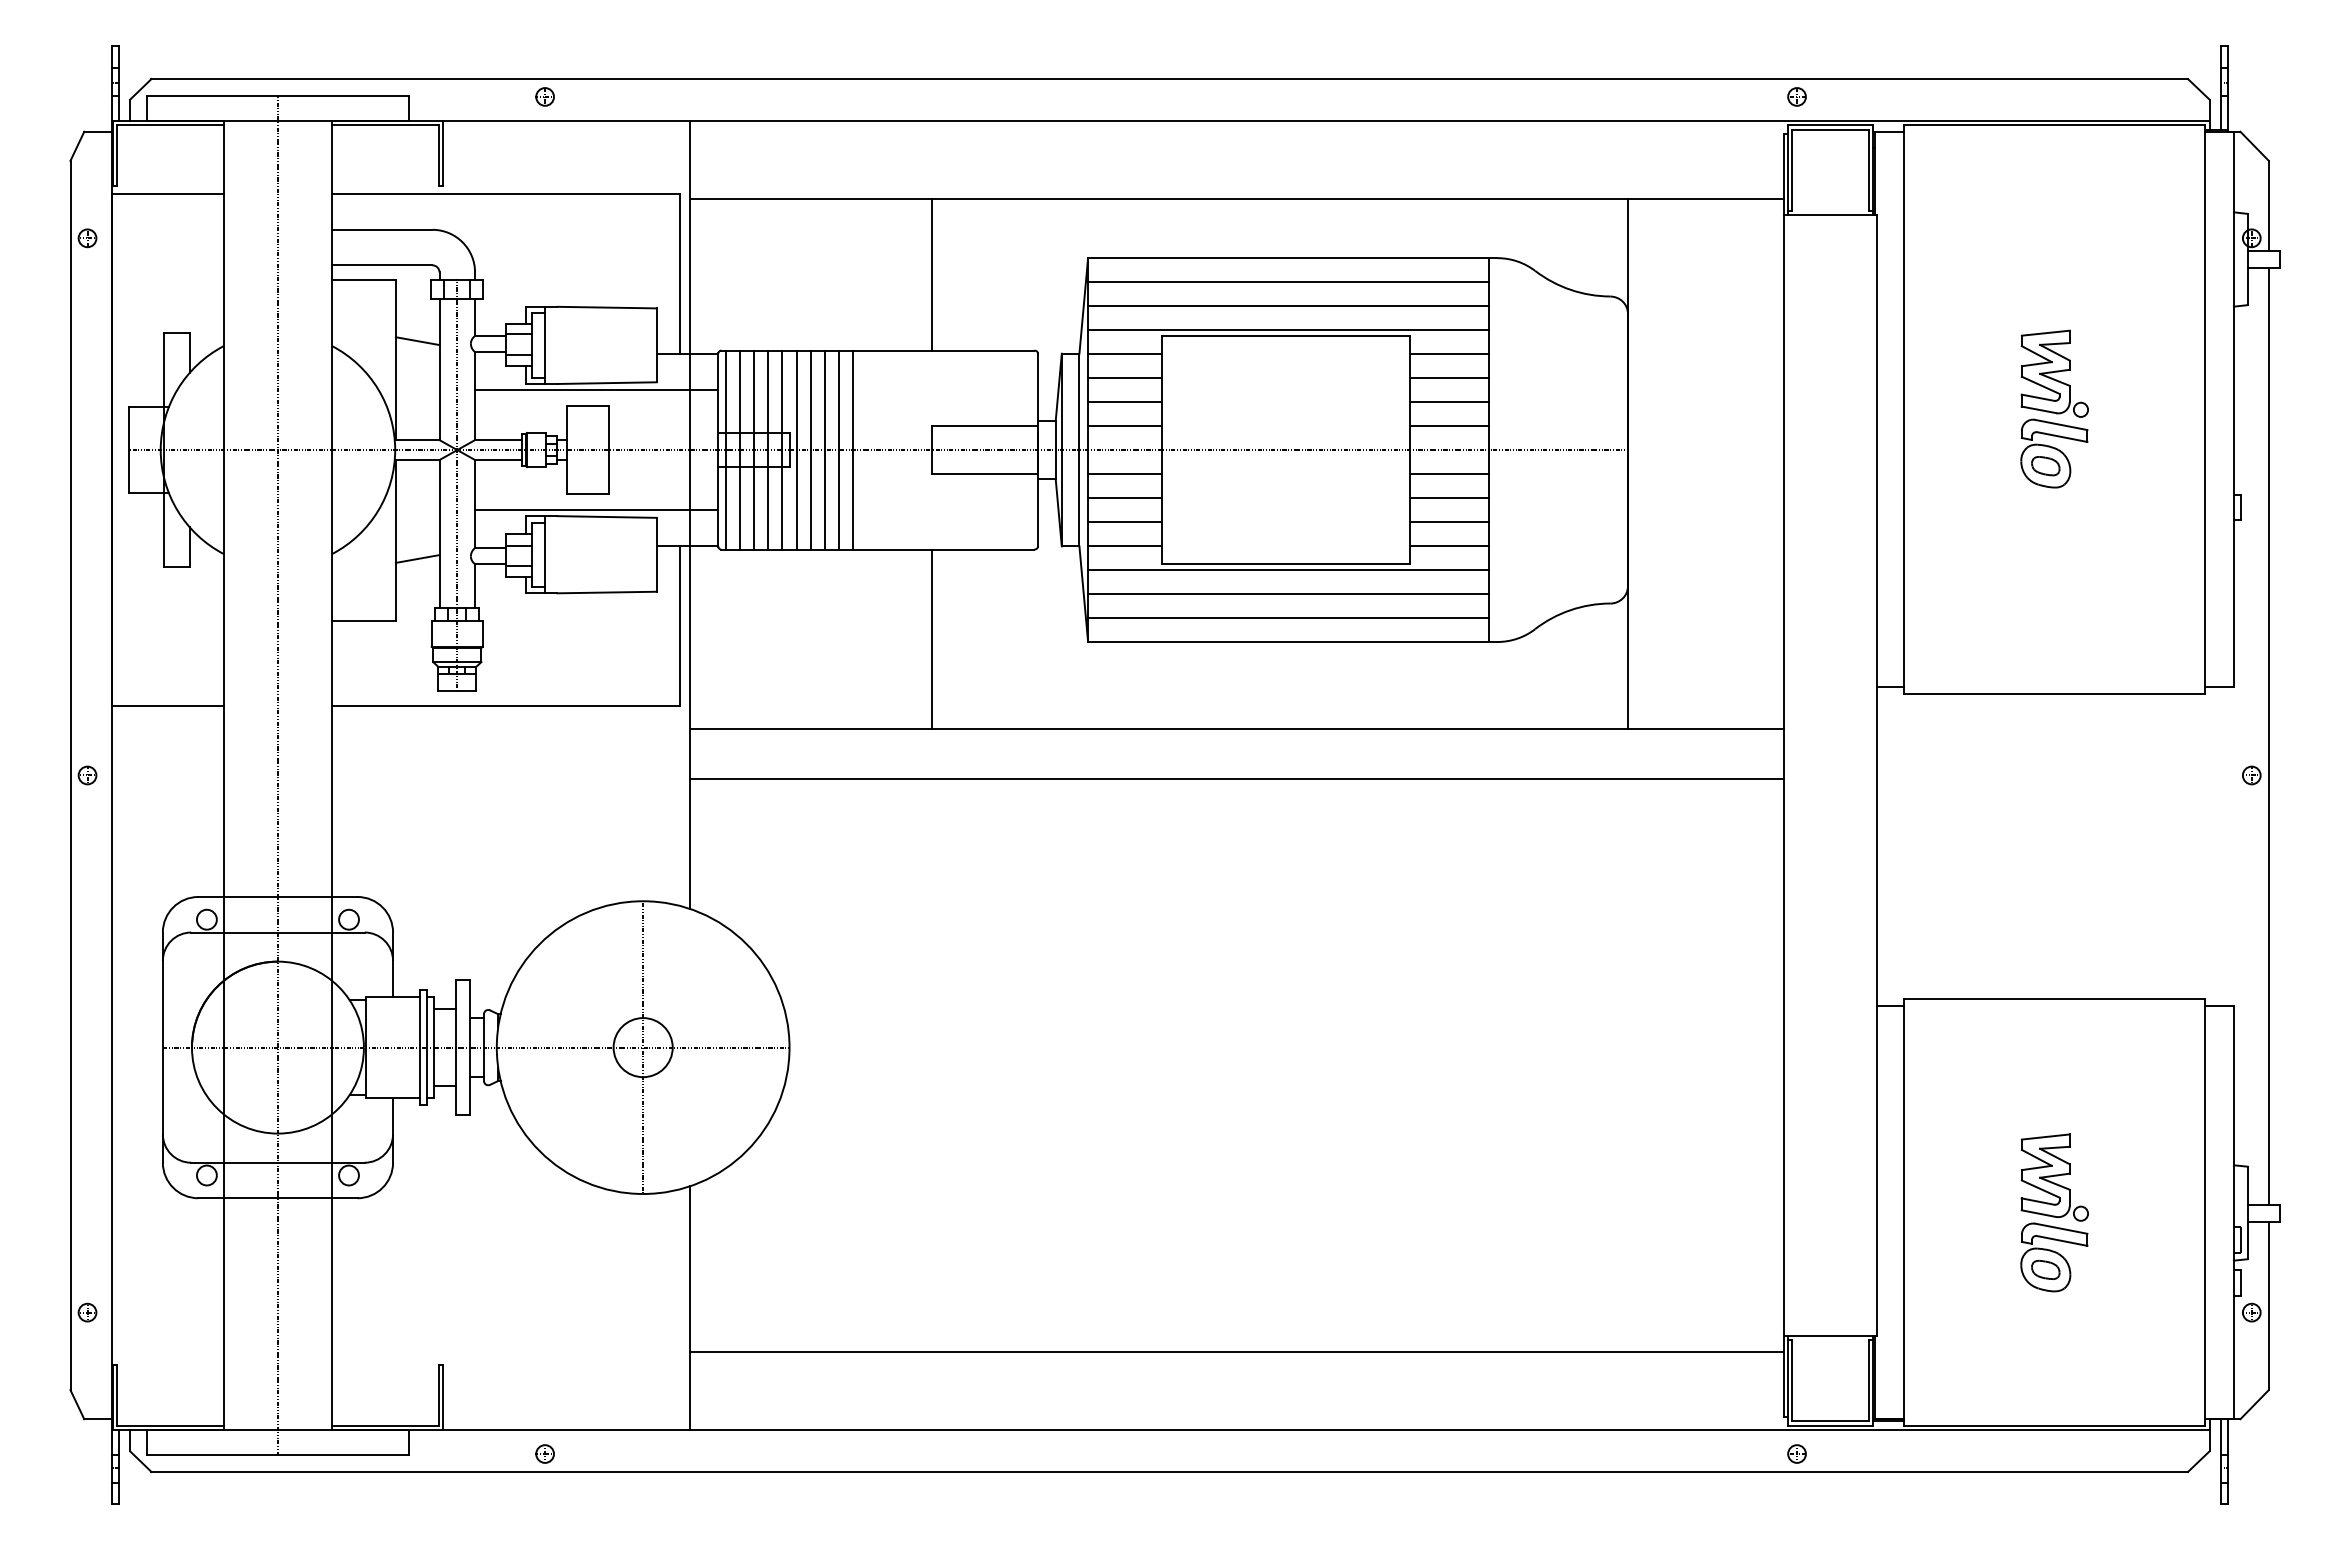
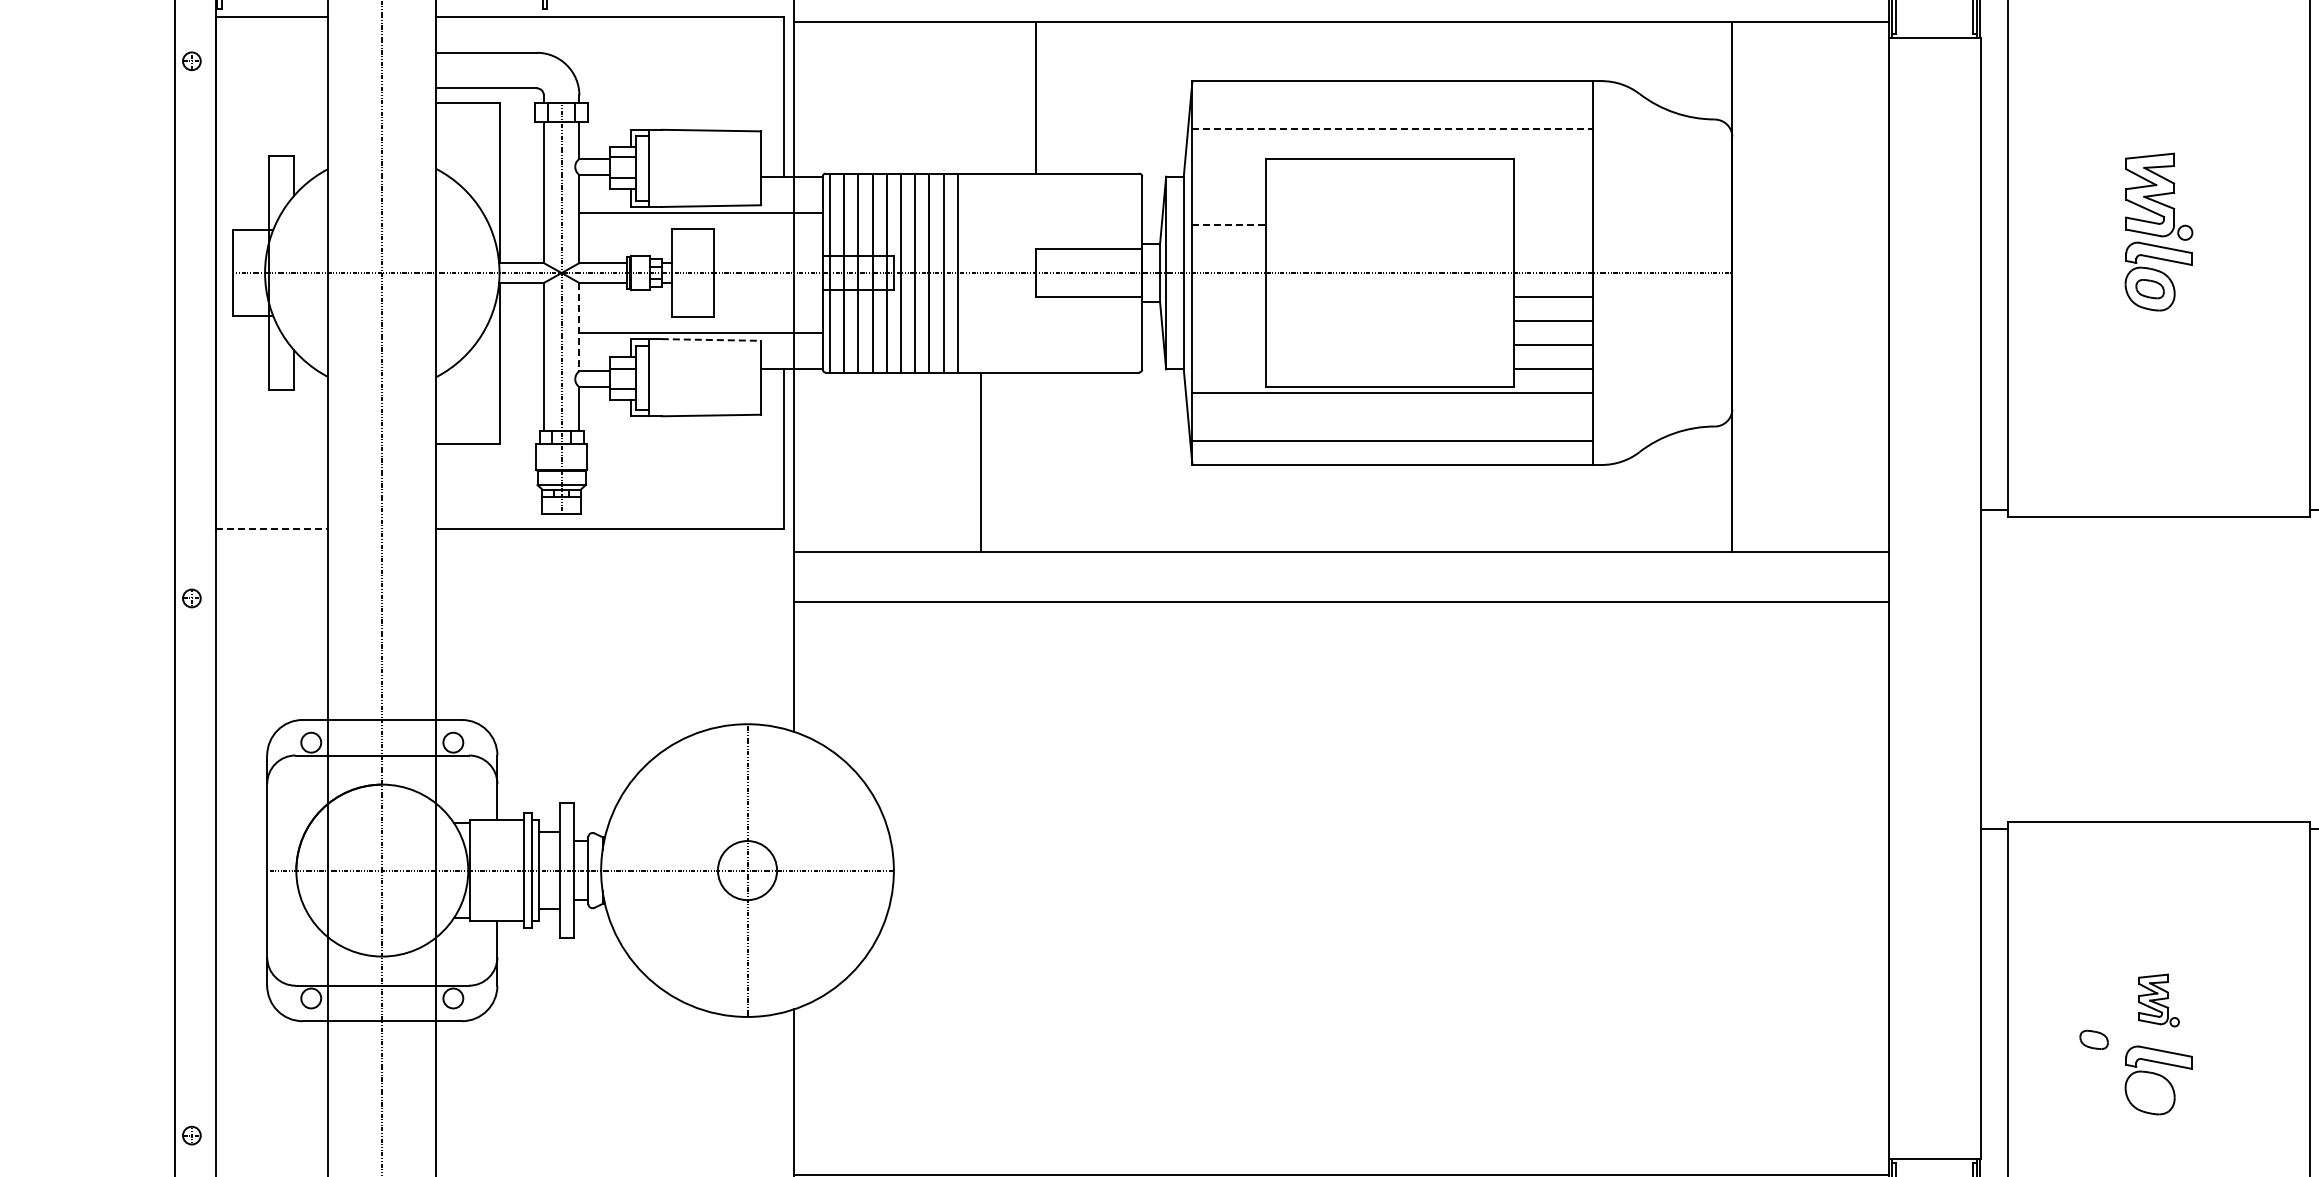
line: (1288, 282) -> (1392, 105), removed
line: (1288, 306) -> (1392, 129), solid -> dashed
line: (1288, 330) -> (1392, 153), removed
line: (417, 341) -> (521, 164), removed
line: (1124, 354) -> (1228, 177), removed
line: (1448, 354) -> (1552, 177), removed
line: (1124, 378) -> (1228, 201), removed
line: (1448, 378) -> (1552, 201), removed
line: (1125, 402) -> (1229, 225), solid -> dashed
line: (1448, 402) -> (1552, 225), removed
line: (1124, 426) -> (1228, 249), removed
line: (1448, 426) -> (1552, 249), removed
line: (1124, 474) -> (1228, 297), removed
line: (1124, 498) -> (1228, 321), removed
line: (475, 504) -> (579, 327), solid -> dashed
line: (607, 517) -> (711, 340), solid -> dashed
line: (1124, 521) -> (1228, 344), removed
line: (1124, 546) -> (1228, 369), removed
line: (417, 558) -> (521, 381), removed
line: (1288, 594) -> (1392, 417), removed
line: (931, 639) -> (980, 462), moved
line: (168, 705) -> (272, 528), solid -> dashed
part: (2054, 1177) -> (2158, 1000), size x0.6
part: (2045, 1269) -> (2093, 1039), moved

